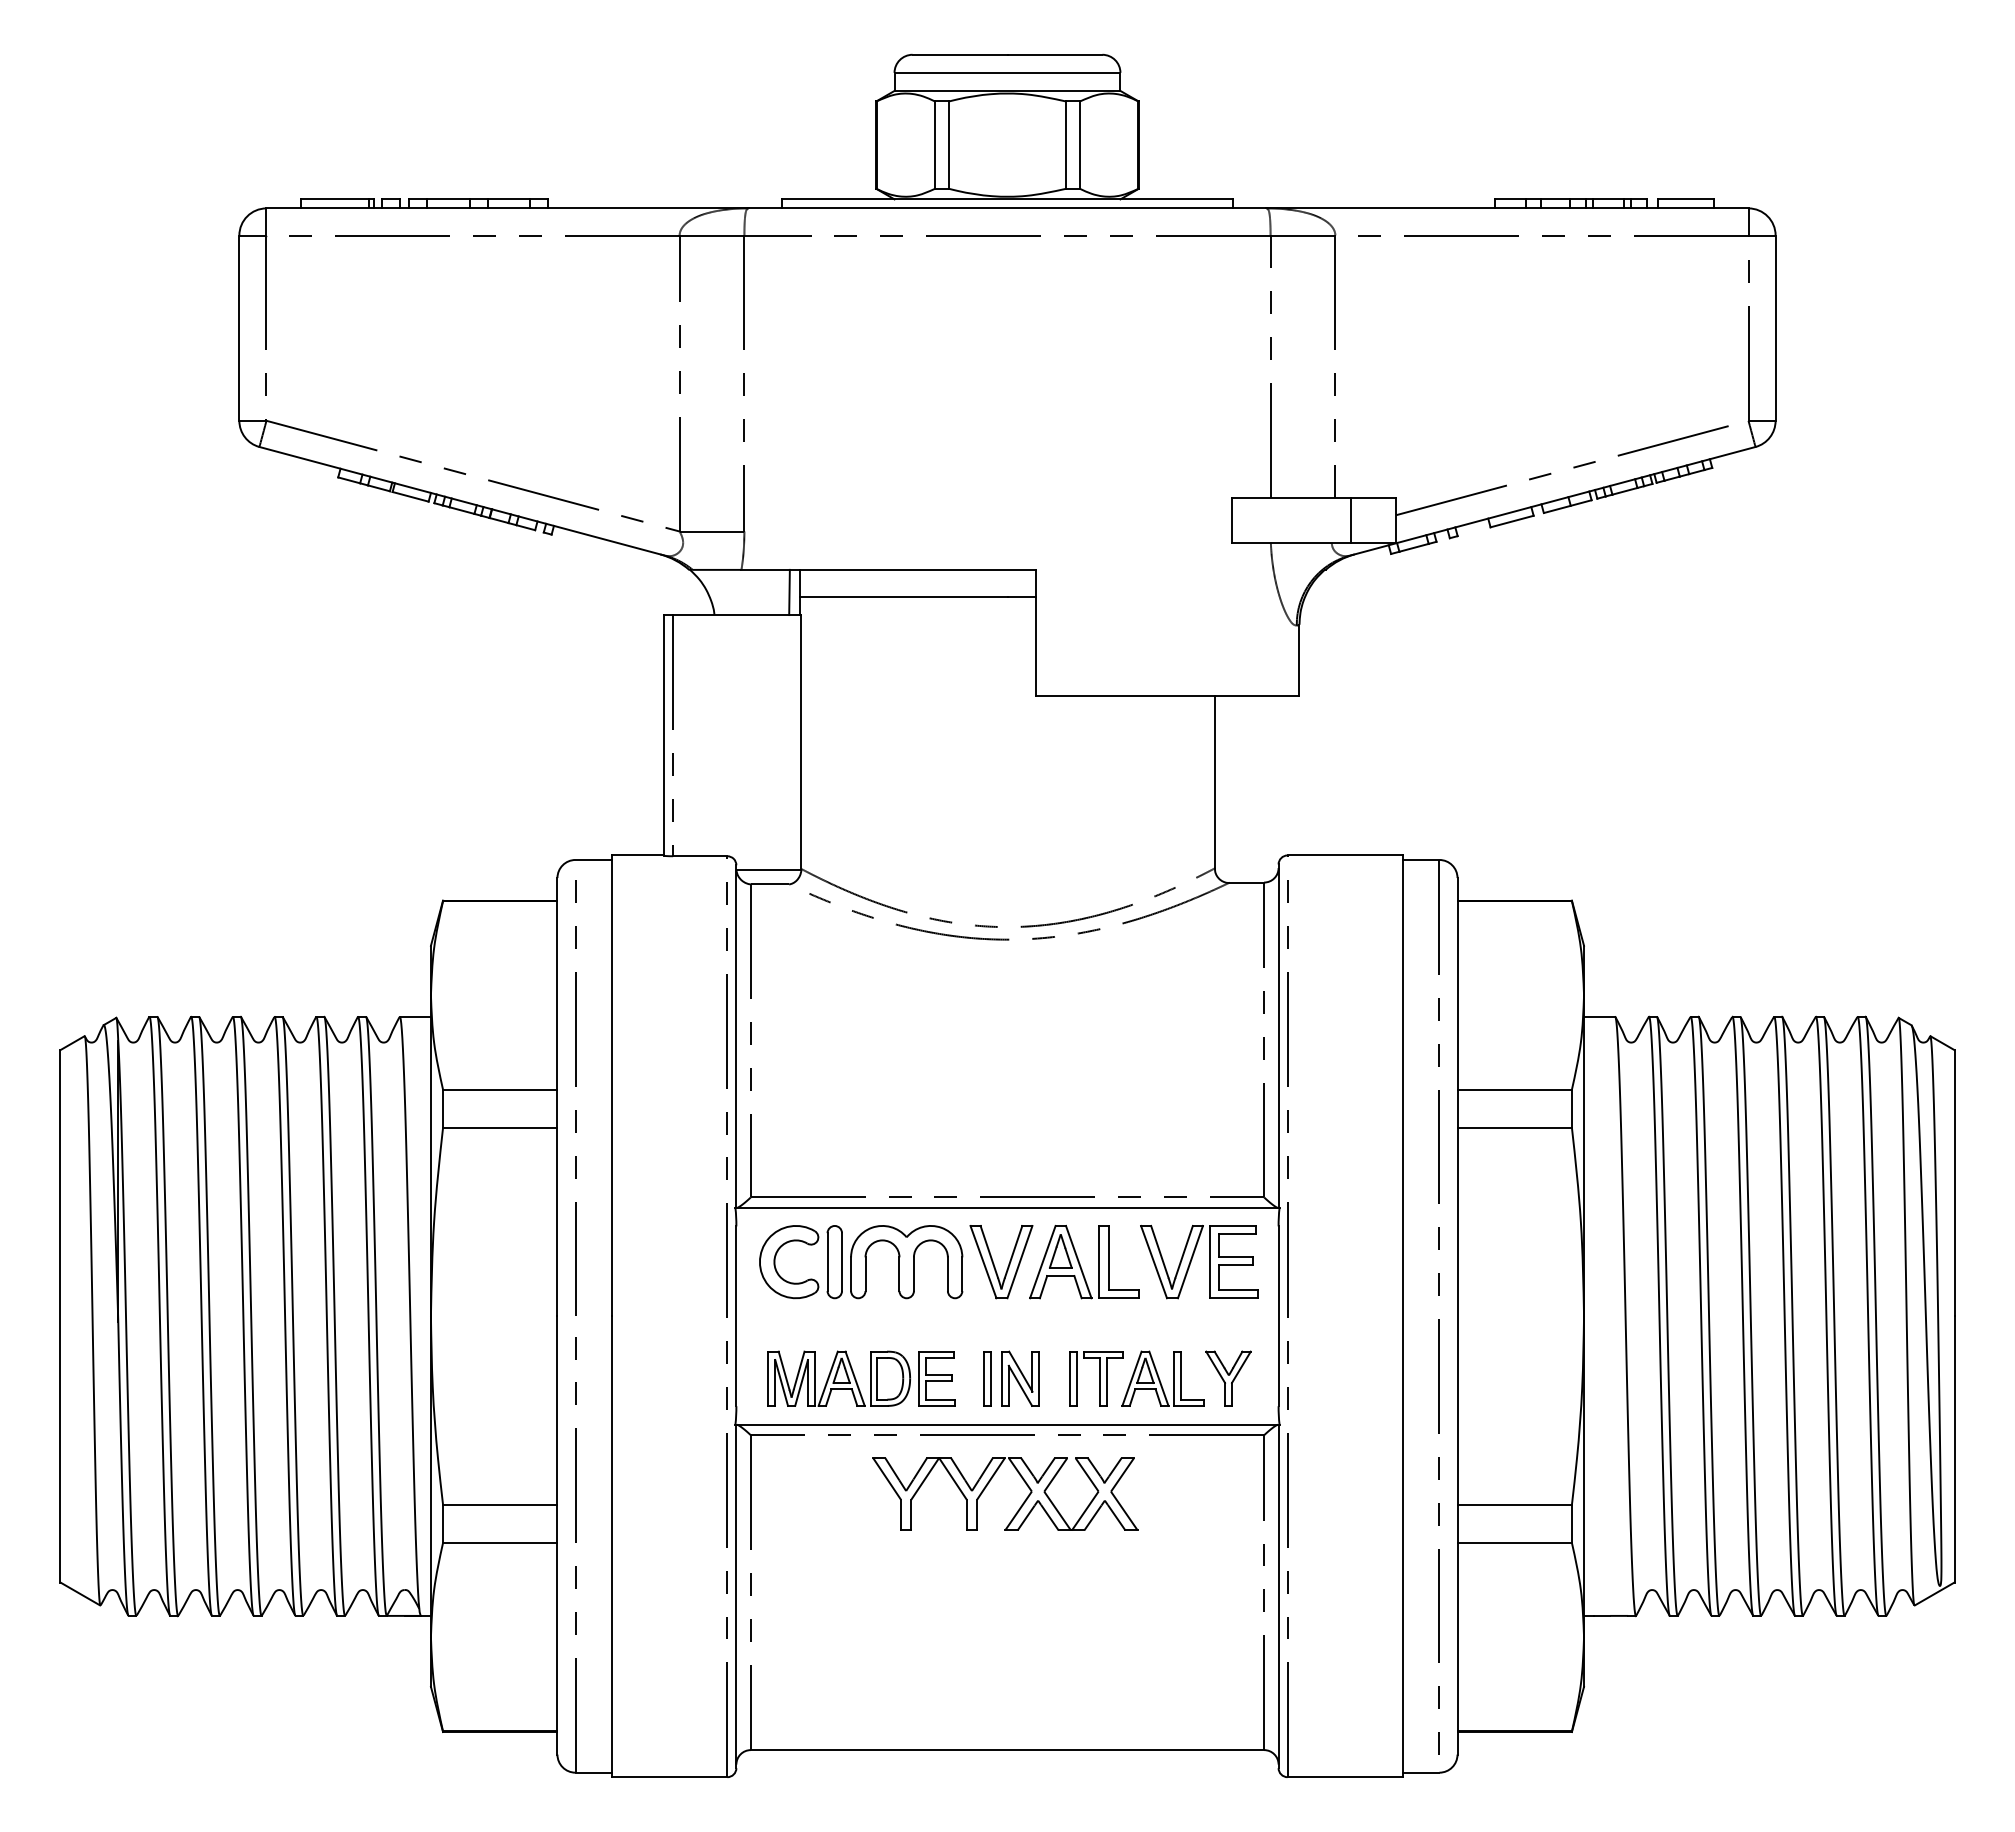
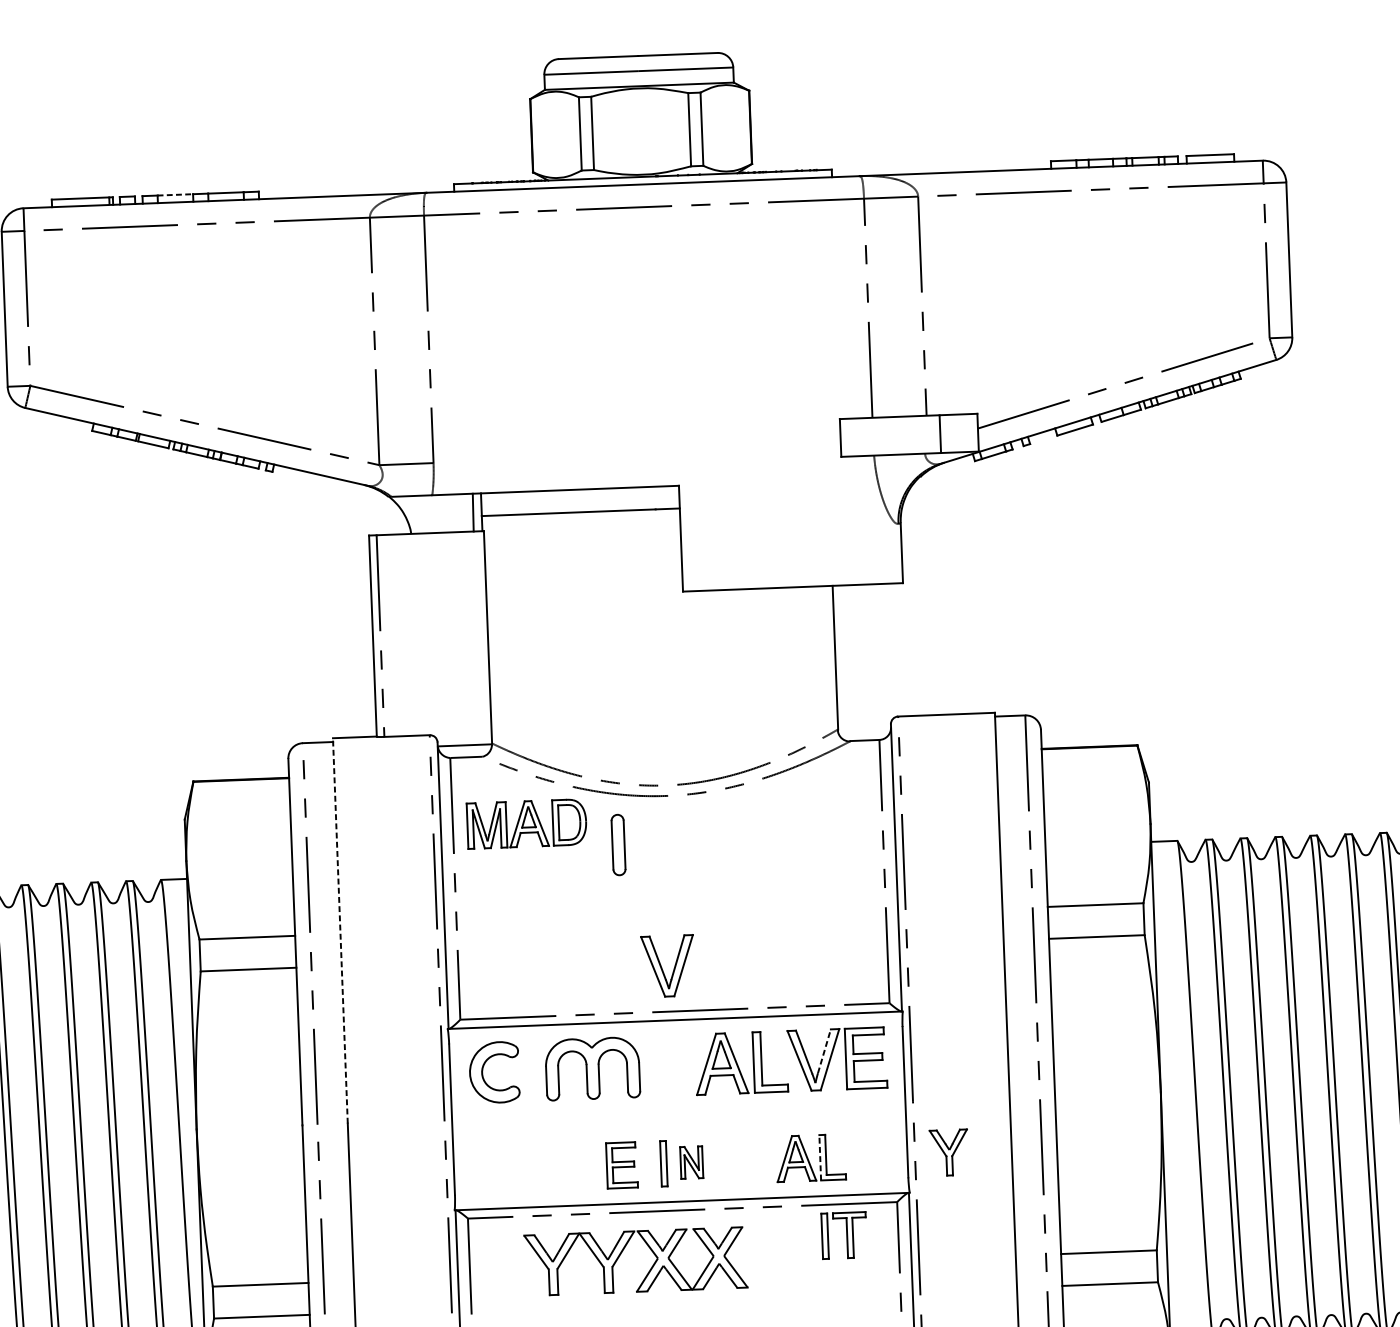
line: (448, 199) -> (175, 194), solid -> dashed
line: (611, 1085) -> (340, 930), solid -> dashed
line: (1184, 1251) -> (824, 1051), solid -> dashed
part: (834, 1262) -> (618, 845), moved
part: (994, 1263) -> (662, 967), moved
part: (838, 1378) -> (526, 823), moved
part: (1020, 1378) -> (691, 1162), size x0.7
part: (1096, 1378) -> (844, 1235), moved
line: (1174, 1378) -> (820, 1157), solid -> dashed
part: (1228, 1378) -> (949, 1152), moved
part: (989, 1483) -> (622, 1253), moved

